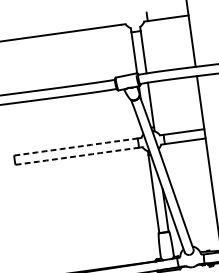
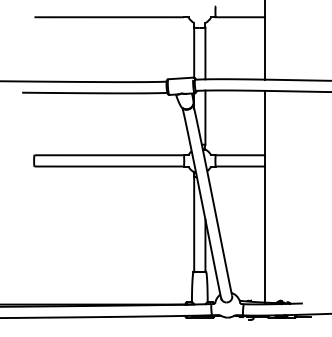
arc: (76, 147) -> (109, 155), dashed -> solid
arc: (77, 156) -> (109, 166), dashed -> solid

